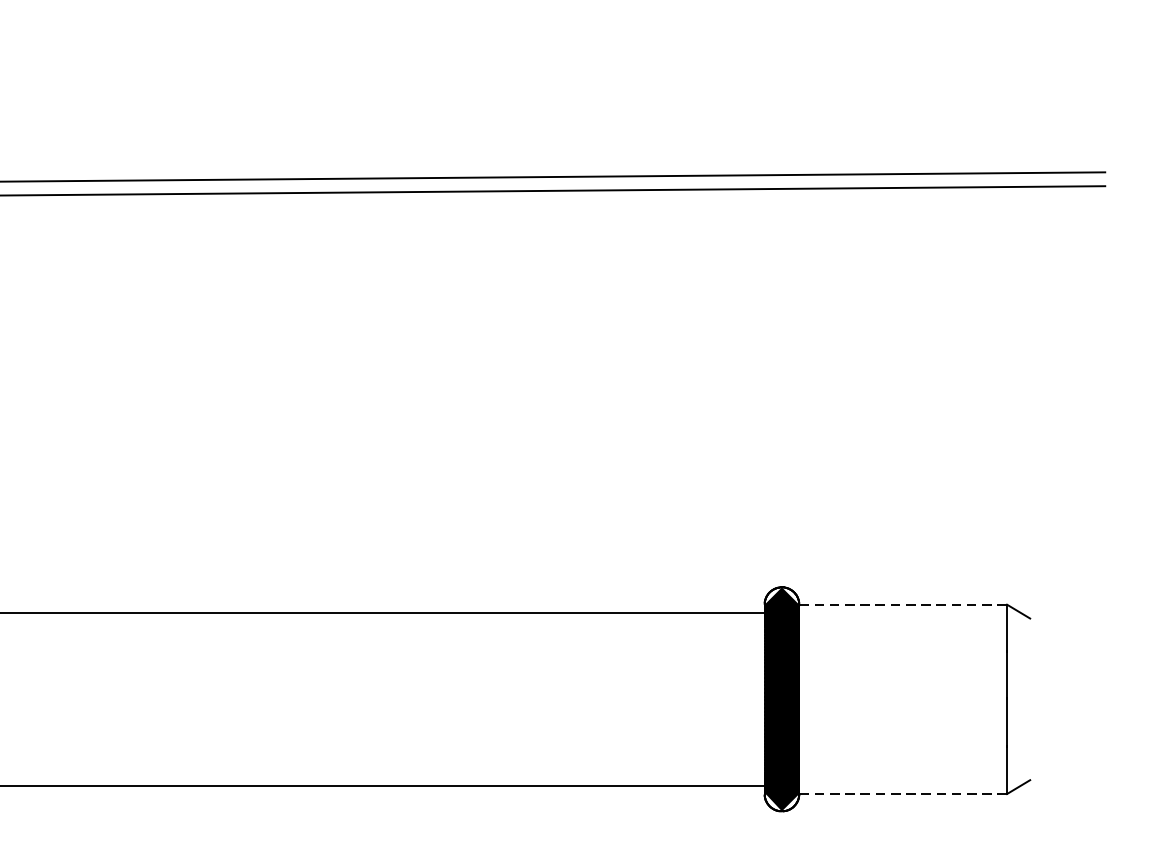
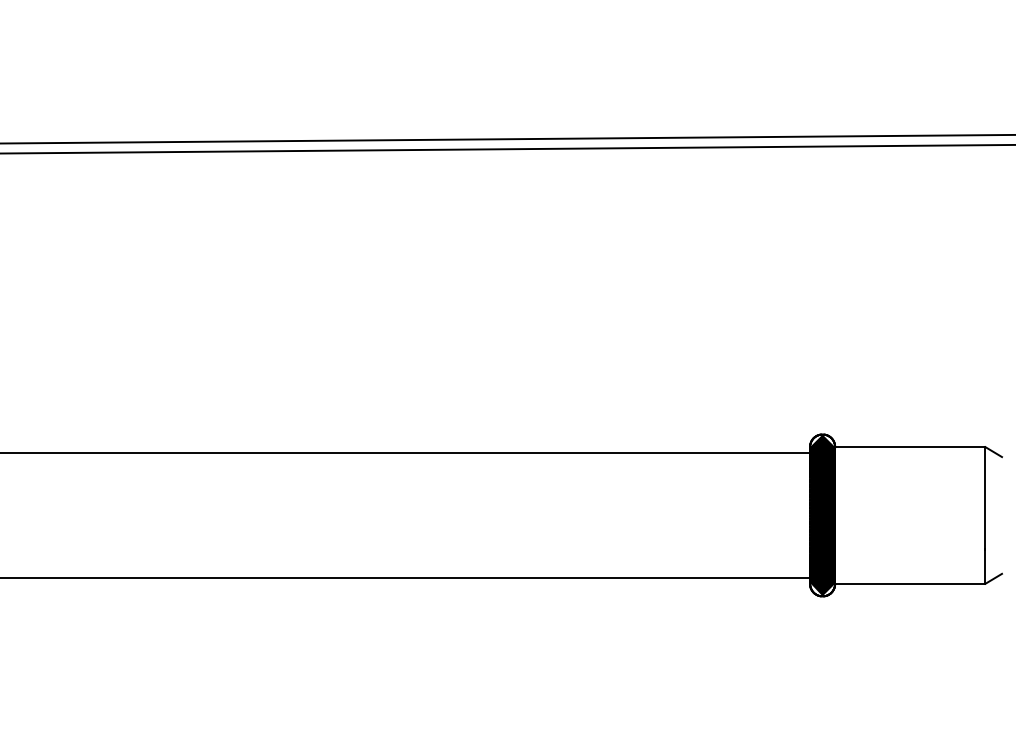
line: (903, 605) -> (910, 447), dashed -> solid
line: (902, 793) -> (909, 583), dashed -> solid

